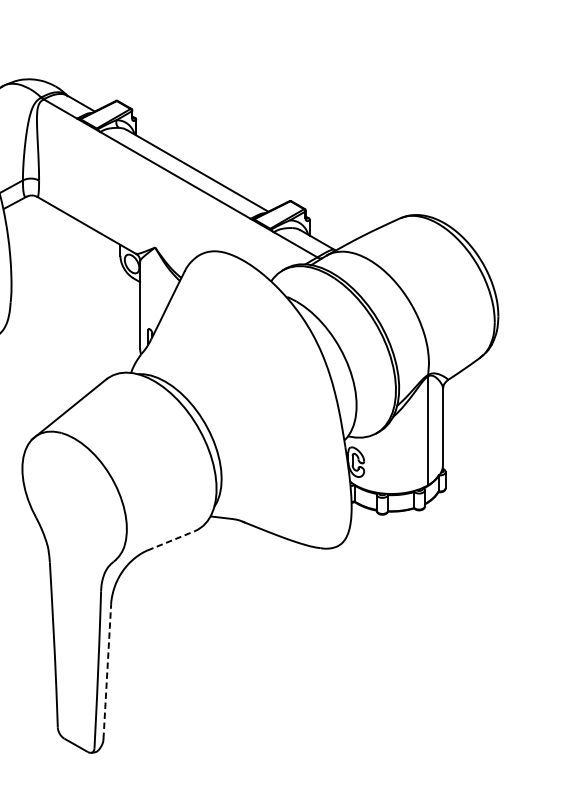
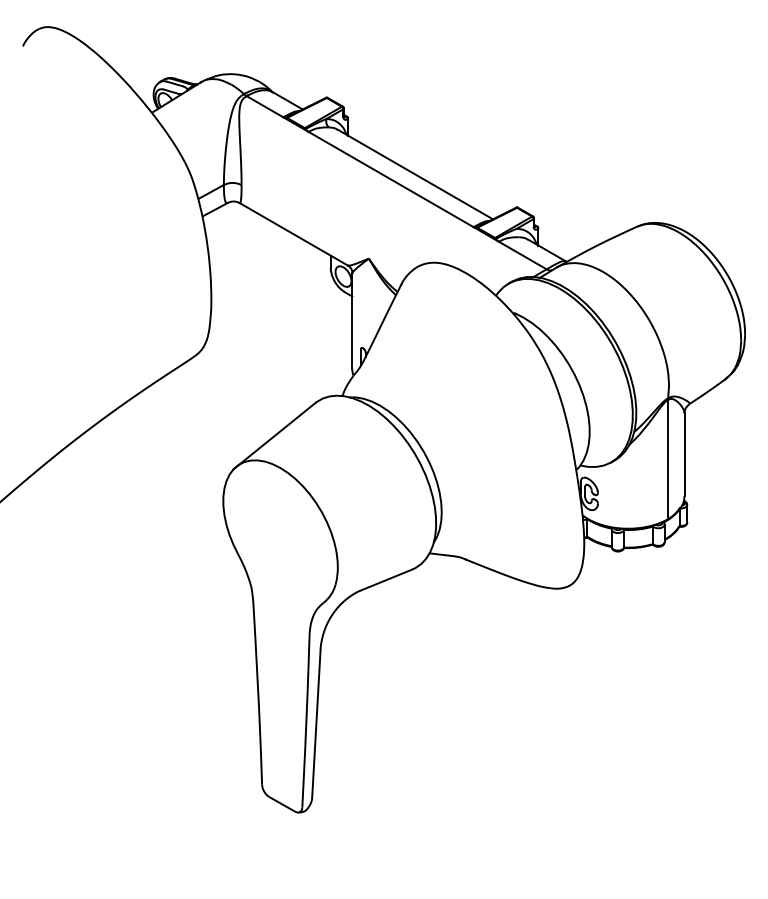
line: (171, 541) -> (386, 580), dashed -> solid
line: (107, 671) -> (316, 723), dashed -> solid

